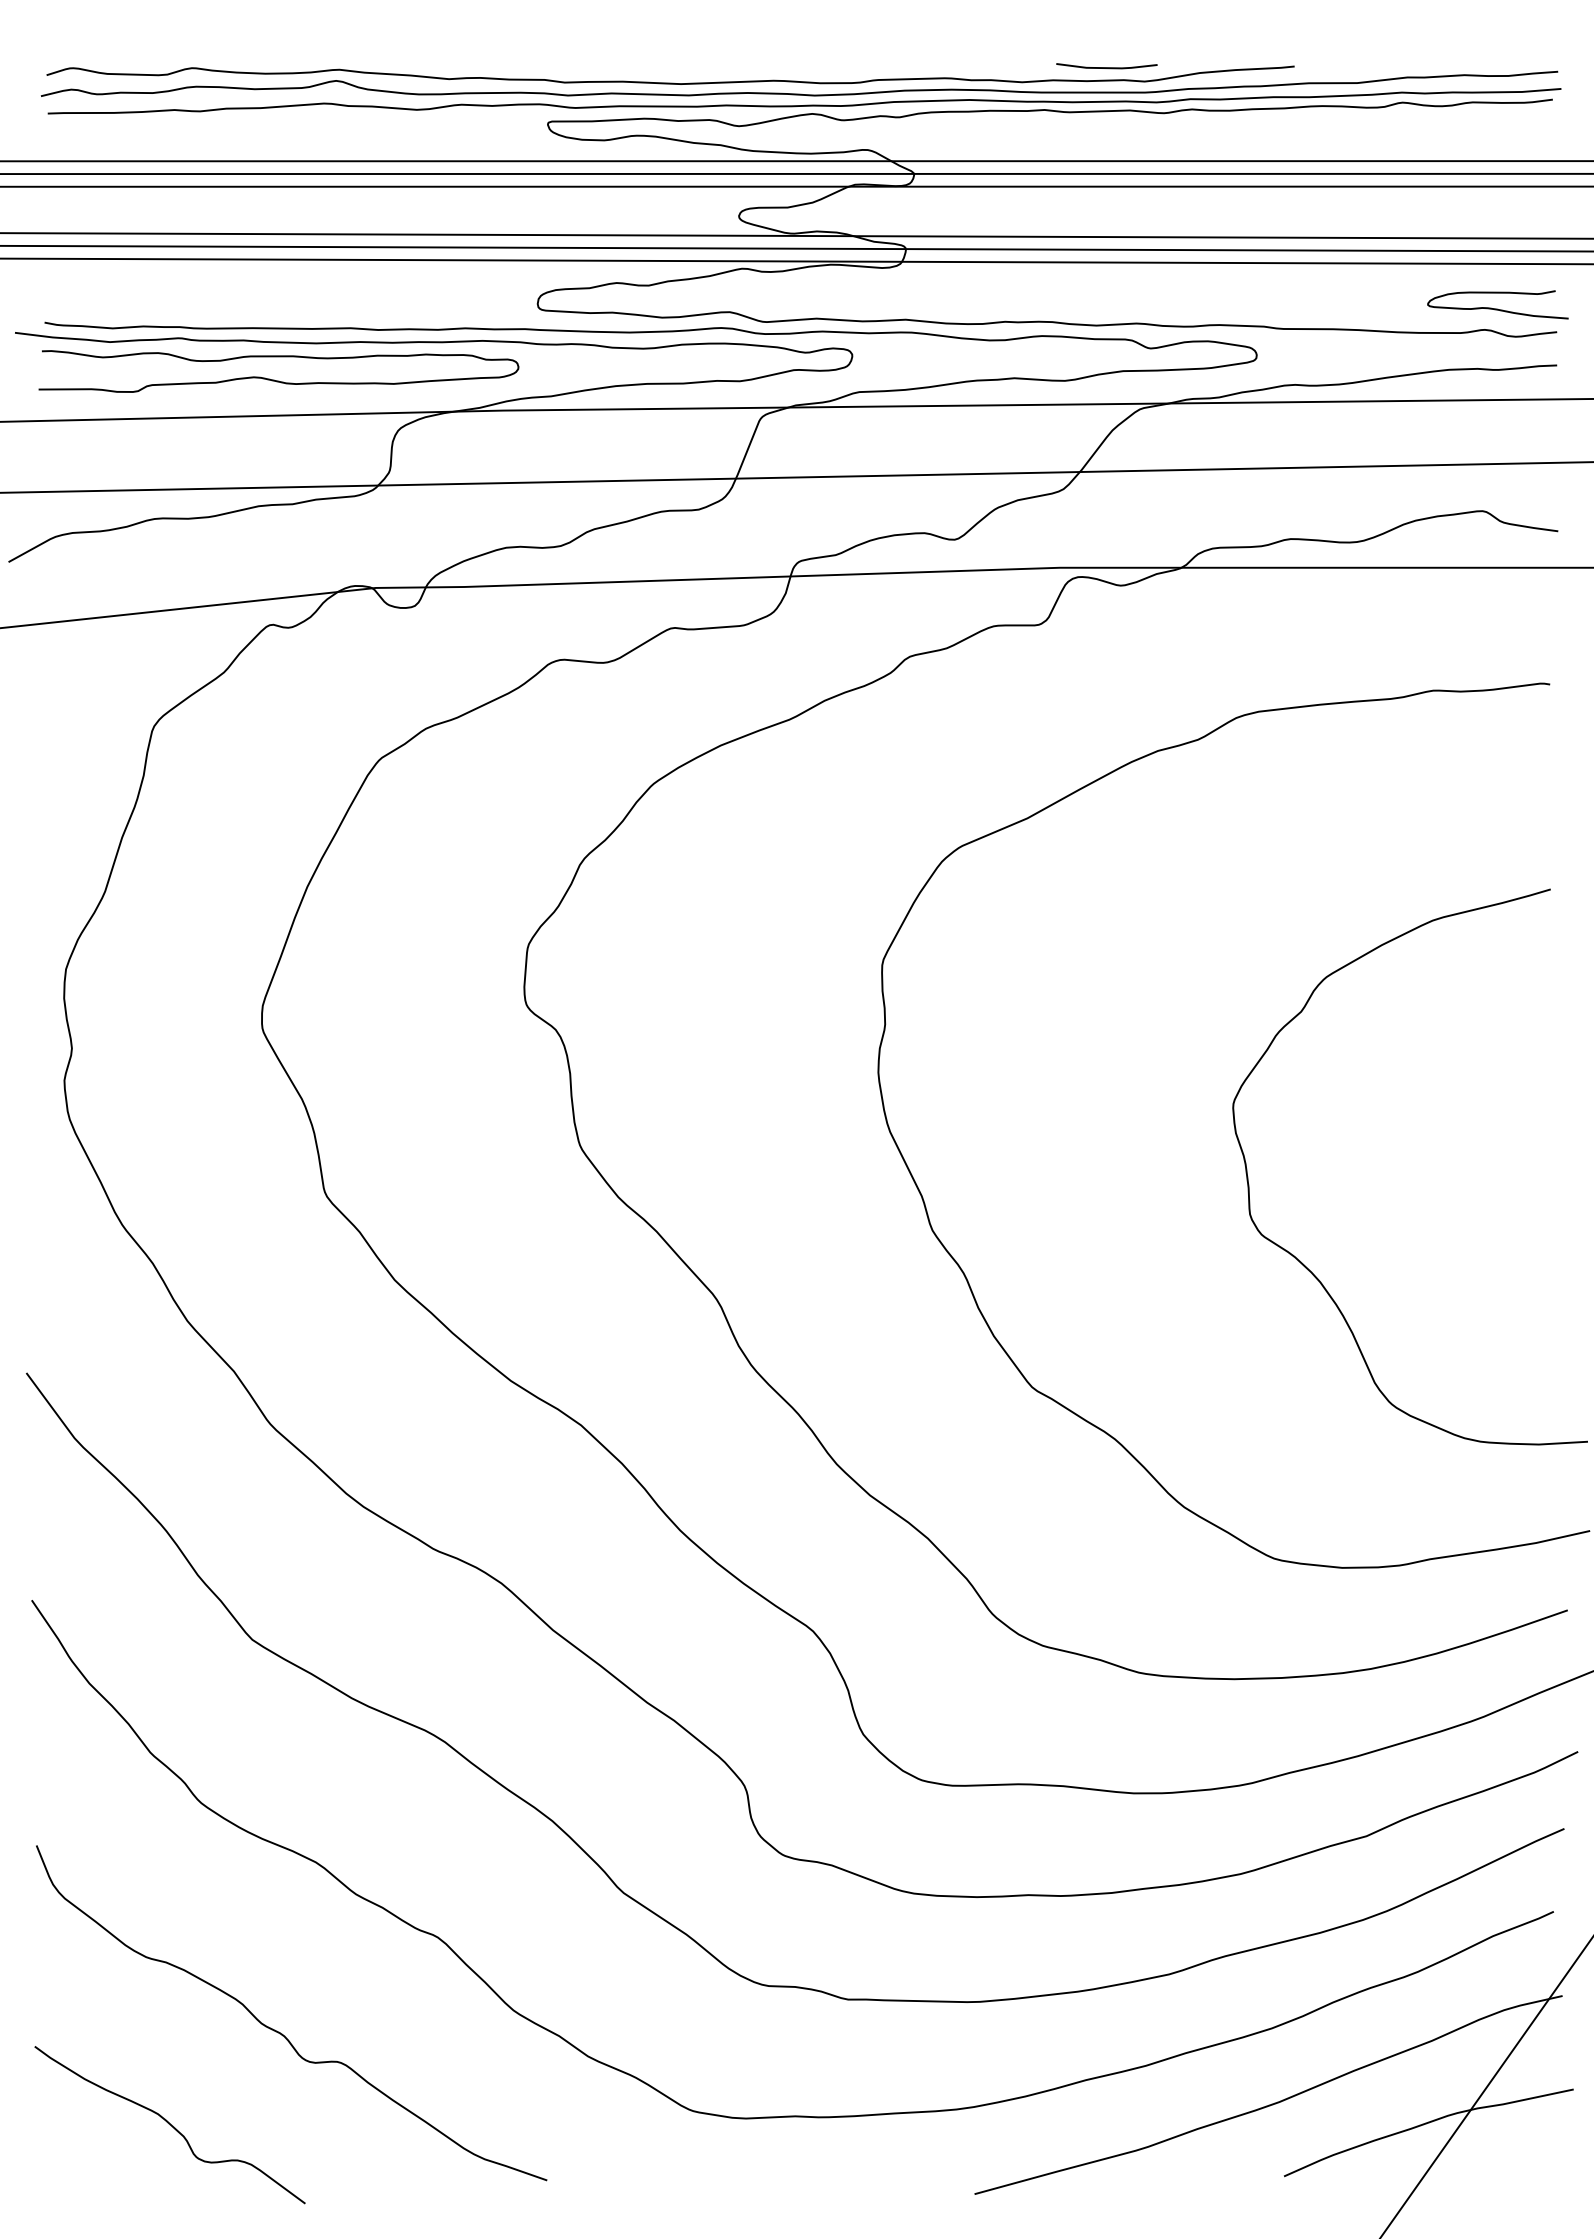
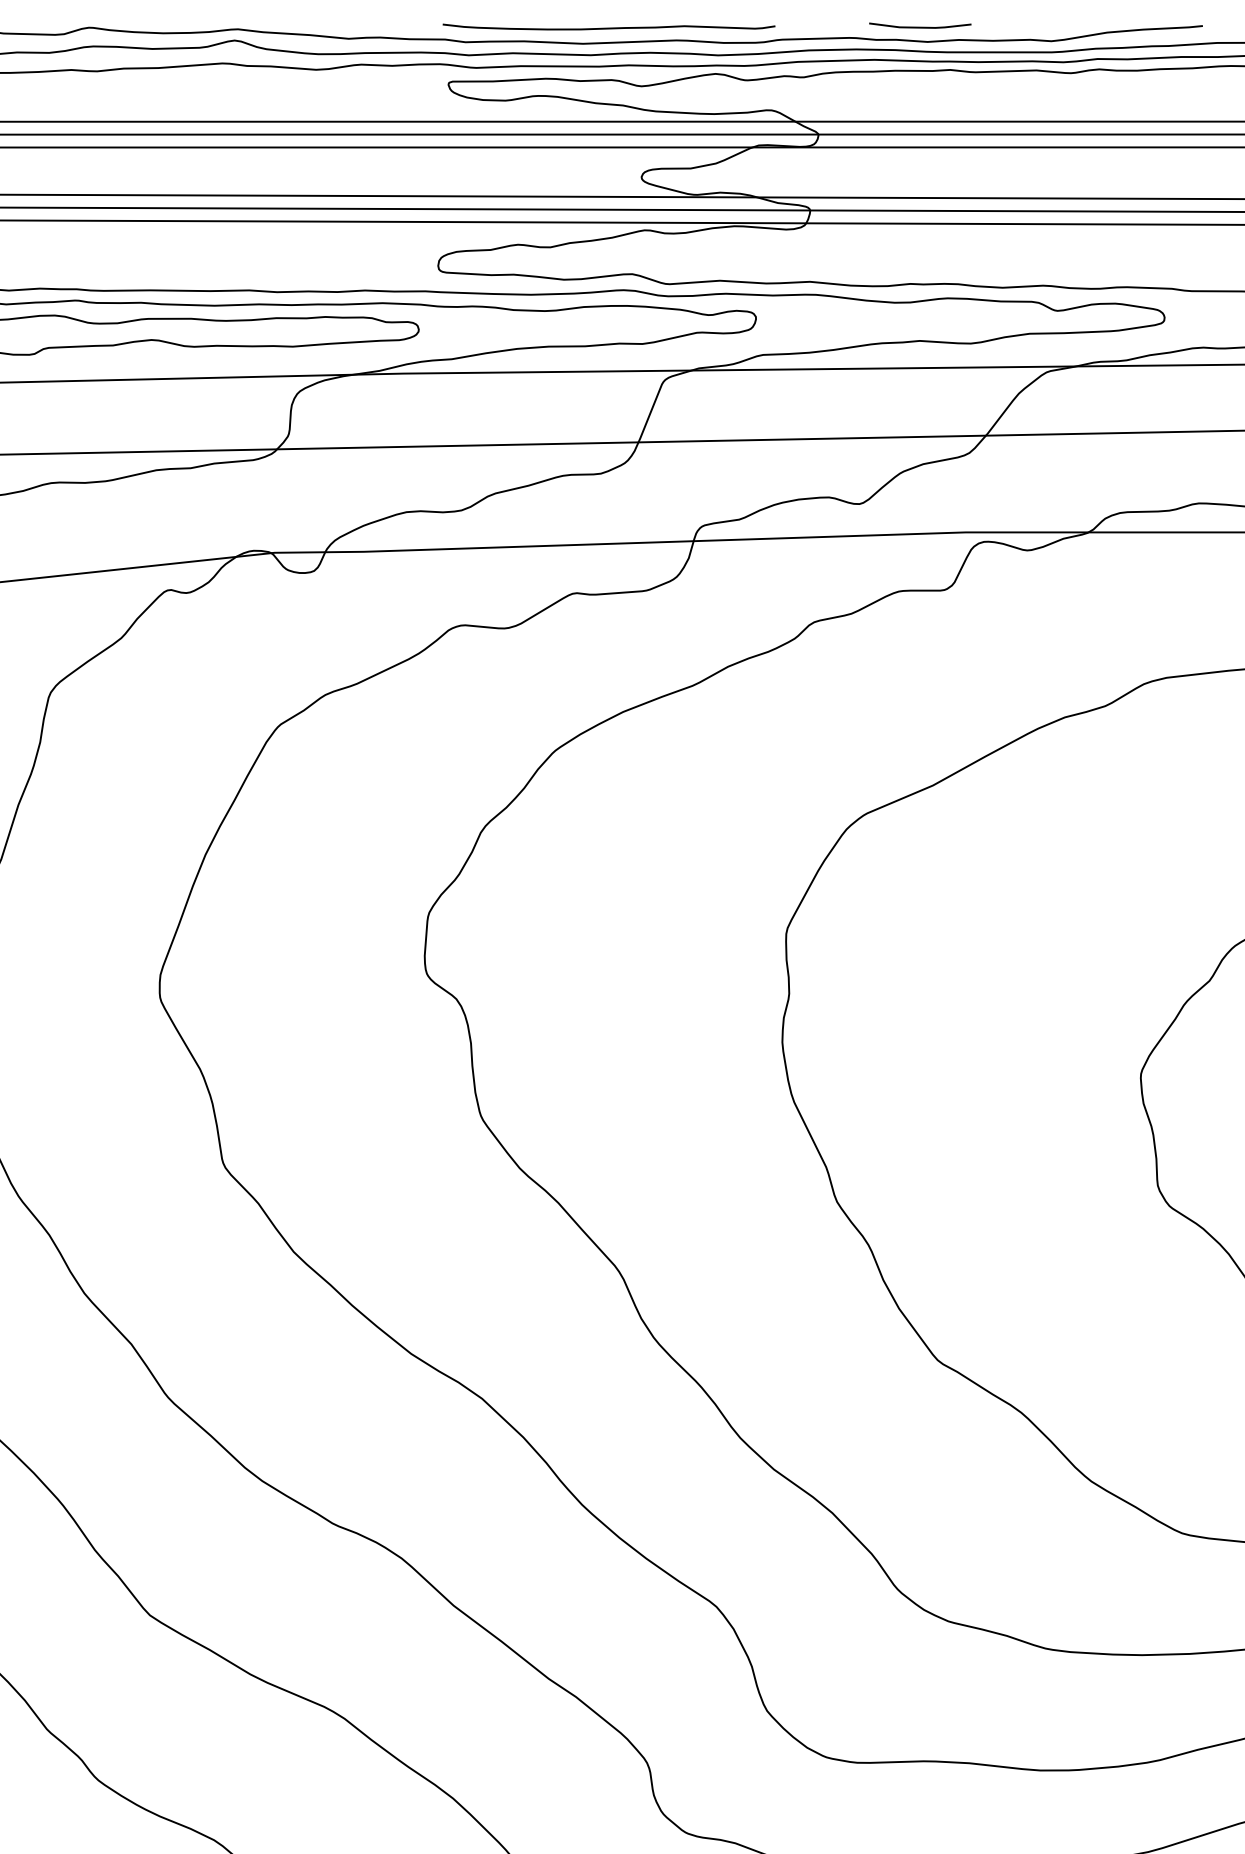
line: (1106, 67) -> (919, 27), moved
curve: (706, 68) -> (608, 28), added

